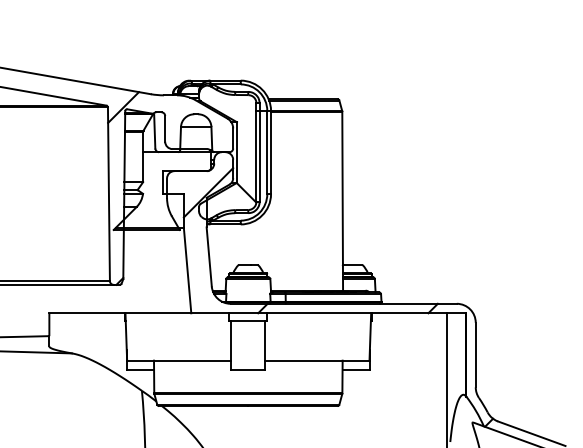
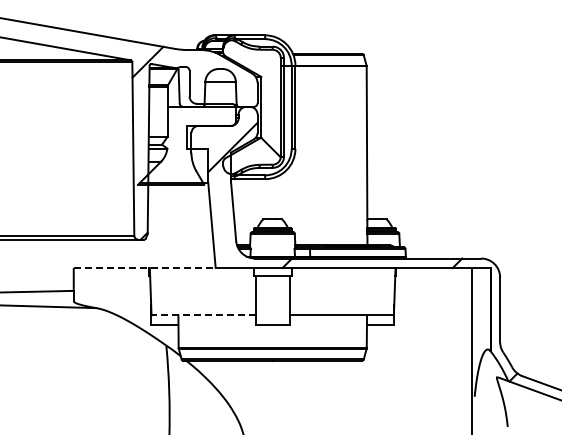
line: (120, 313) -> (144, 268), solid -> dashed
line: (178, 360) -> (202, 315), solid -> dashed

